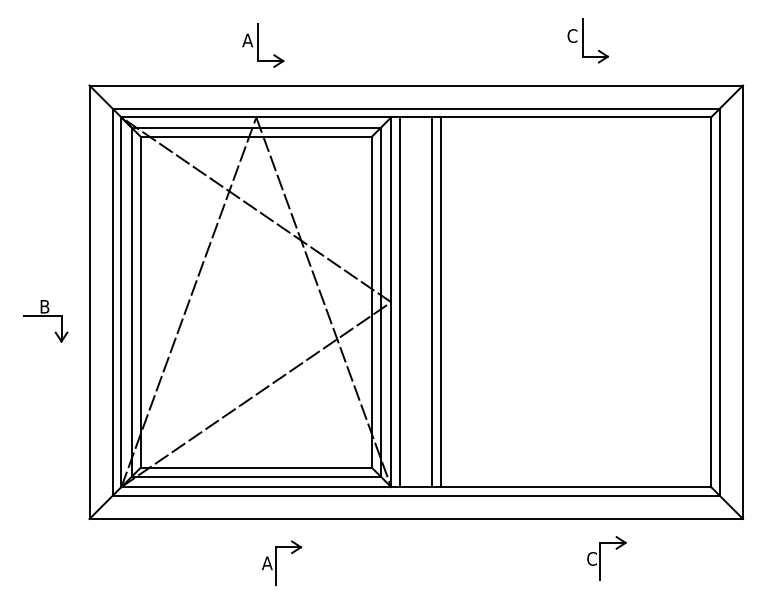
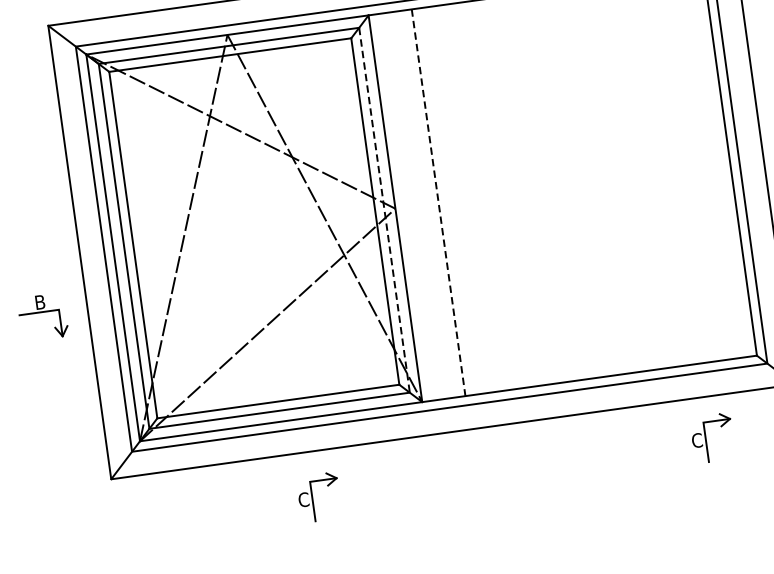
line: (380, 302) -> (384, 210), solid -> dashed
line: (400, 302) -> (405, 207), removed
line: (432, 302) -> (438, 203), solid -> dashed
line: (441, 302) -> (448, 201), removed
part: (45, 321) -> (42, 317), moved
part: (606, 558) -> (712, 438), moved
text: (267, 563) -> (303, 500), A -> C

